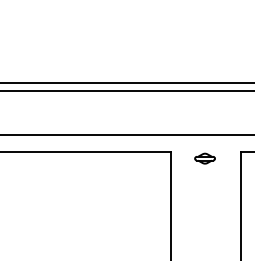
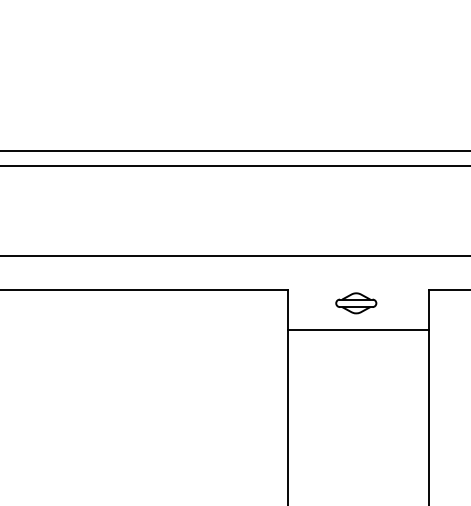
line: (206, 172) -> (359, 331), added

